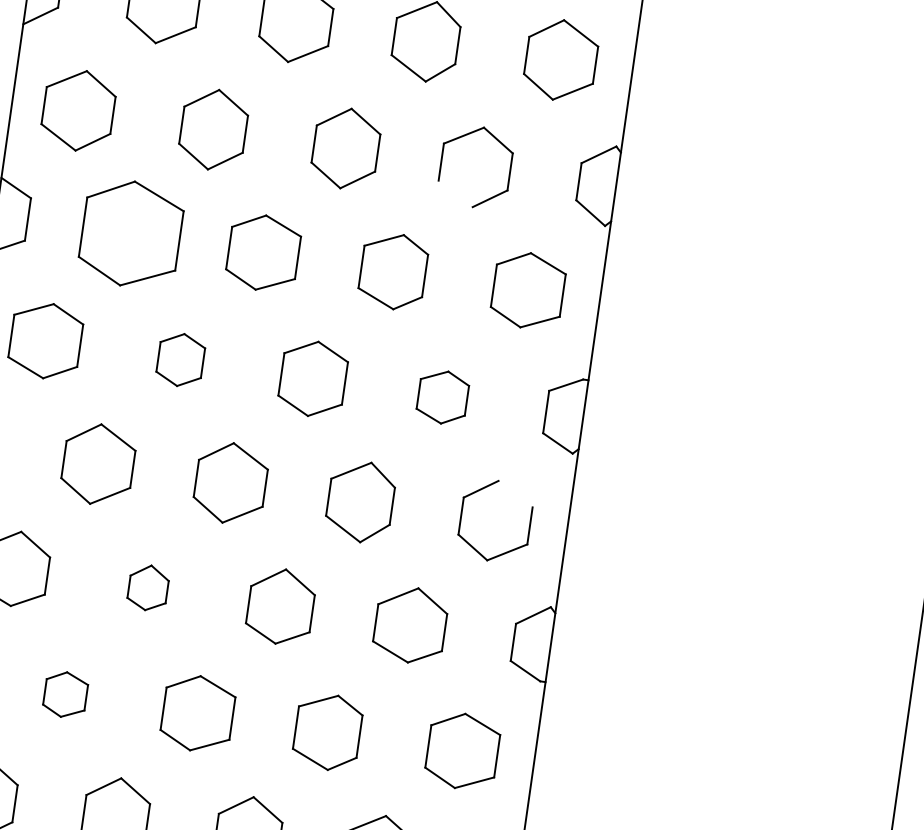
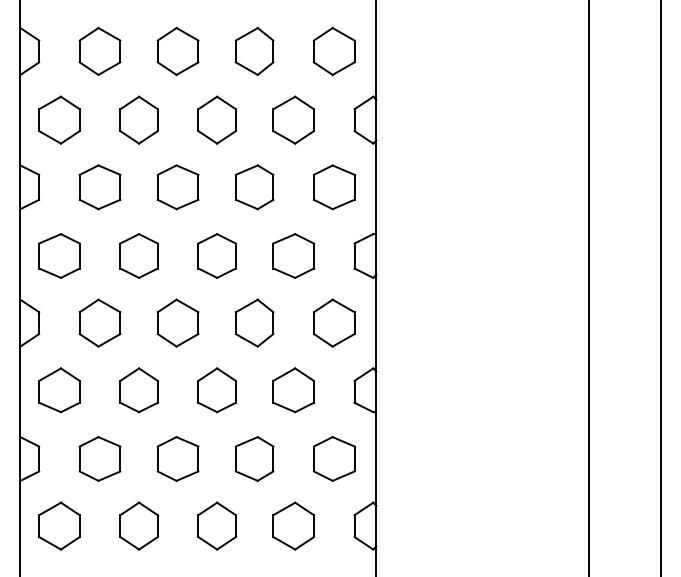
line: (456, 194) -> (284, 137), added
part: (130, 234) -> (99, 187), size x0.71
part: (179, 359) -> (138, 255), size x1.43
part: (442, 396) -> (293, 255), size x1.43
line: (515, 493) -> (343, 305), added
part: (147, 587) -> (138, 390), size x1.67
part: (64, 693) -> (99, 458), size x1.67

